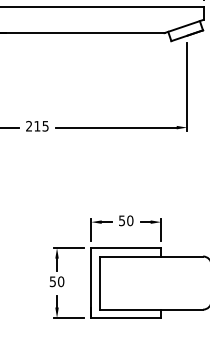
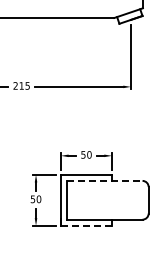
line: (150, 255) -> (104, 180), solid -> dashed
line: (126, 317) -> (86, 225), solid -> dashed

